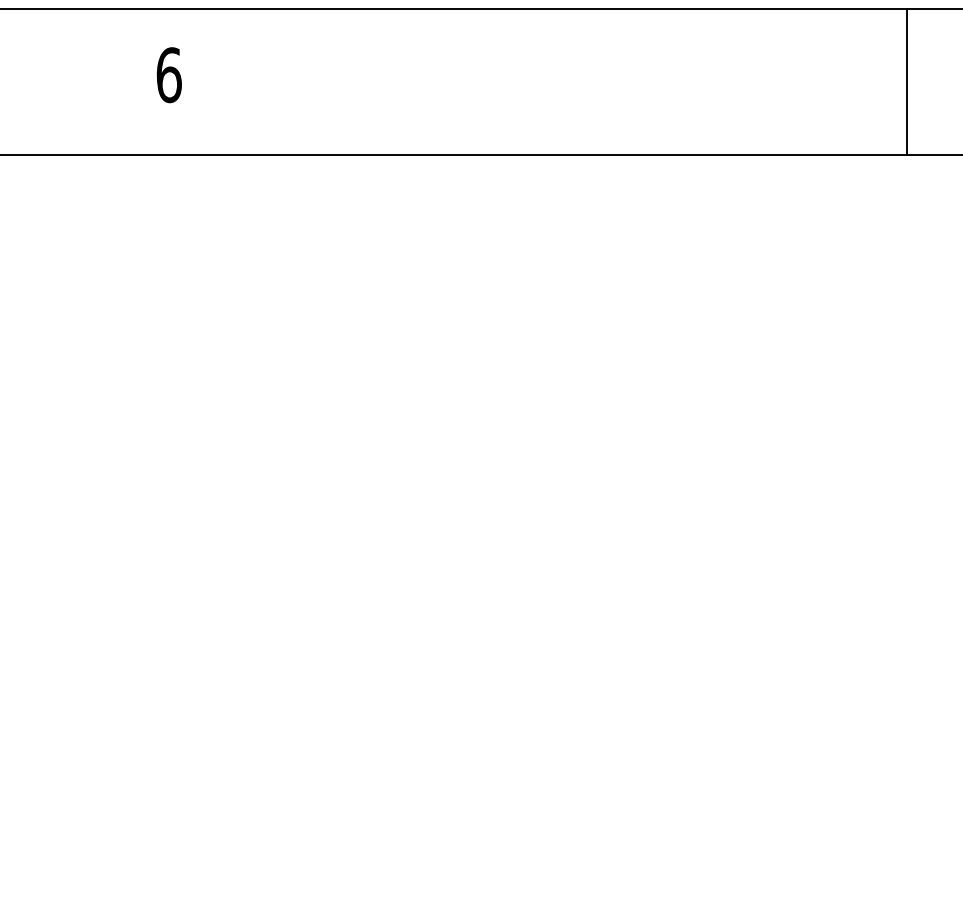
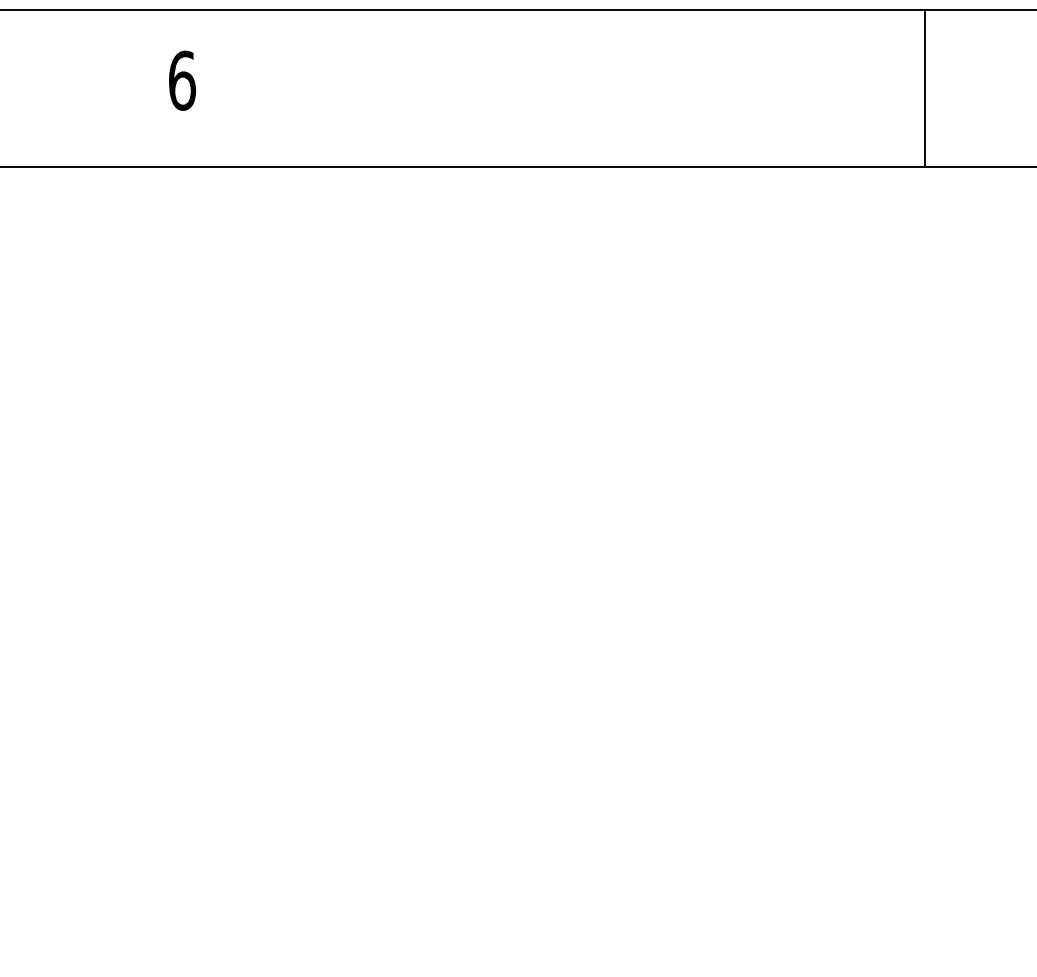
line: (907, 82) -> (925, 88), moved

